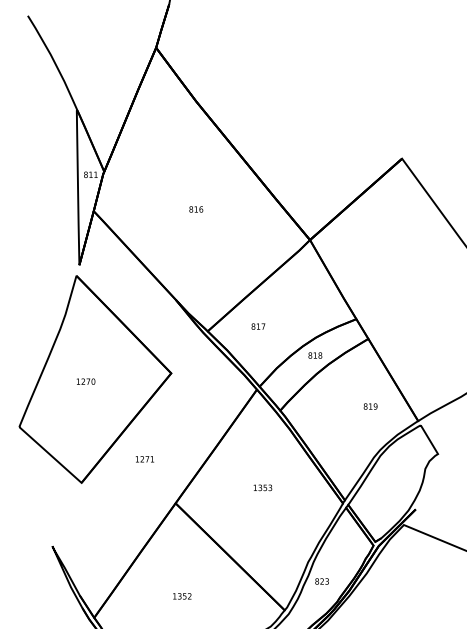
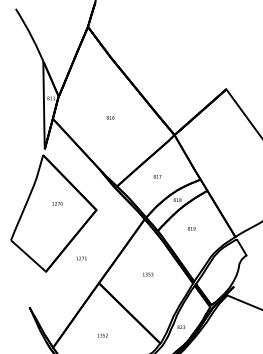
text: (258, 326) -> (157, 176), moved
text: (85, 381) -> (57, 203), moved
text: (370, 406) -> (191, 228), moved

